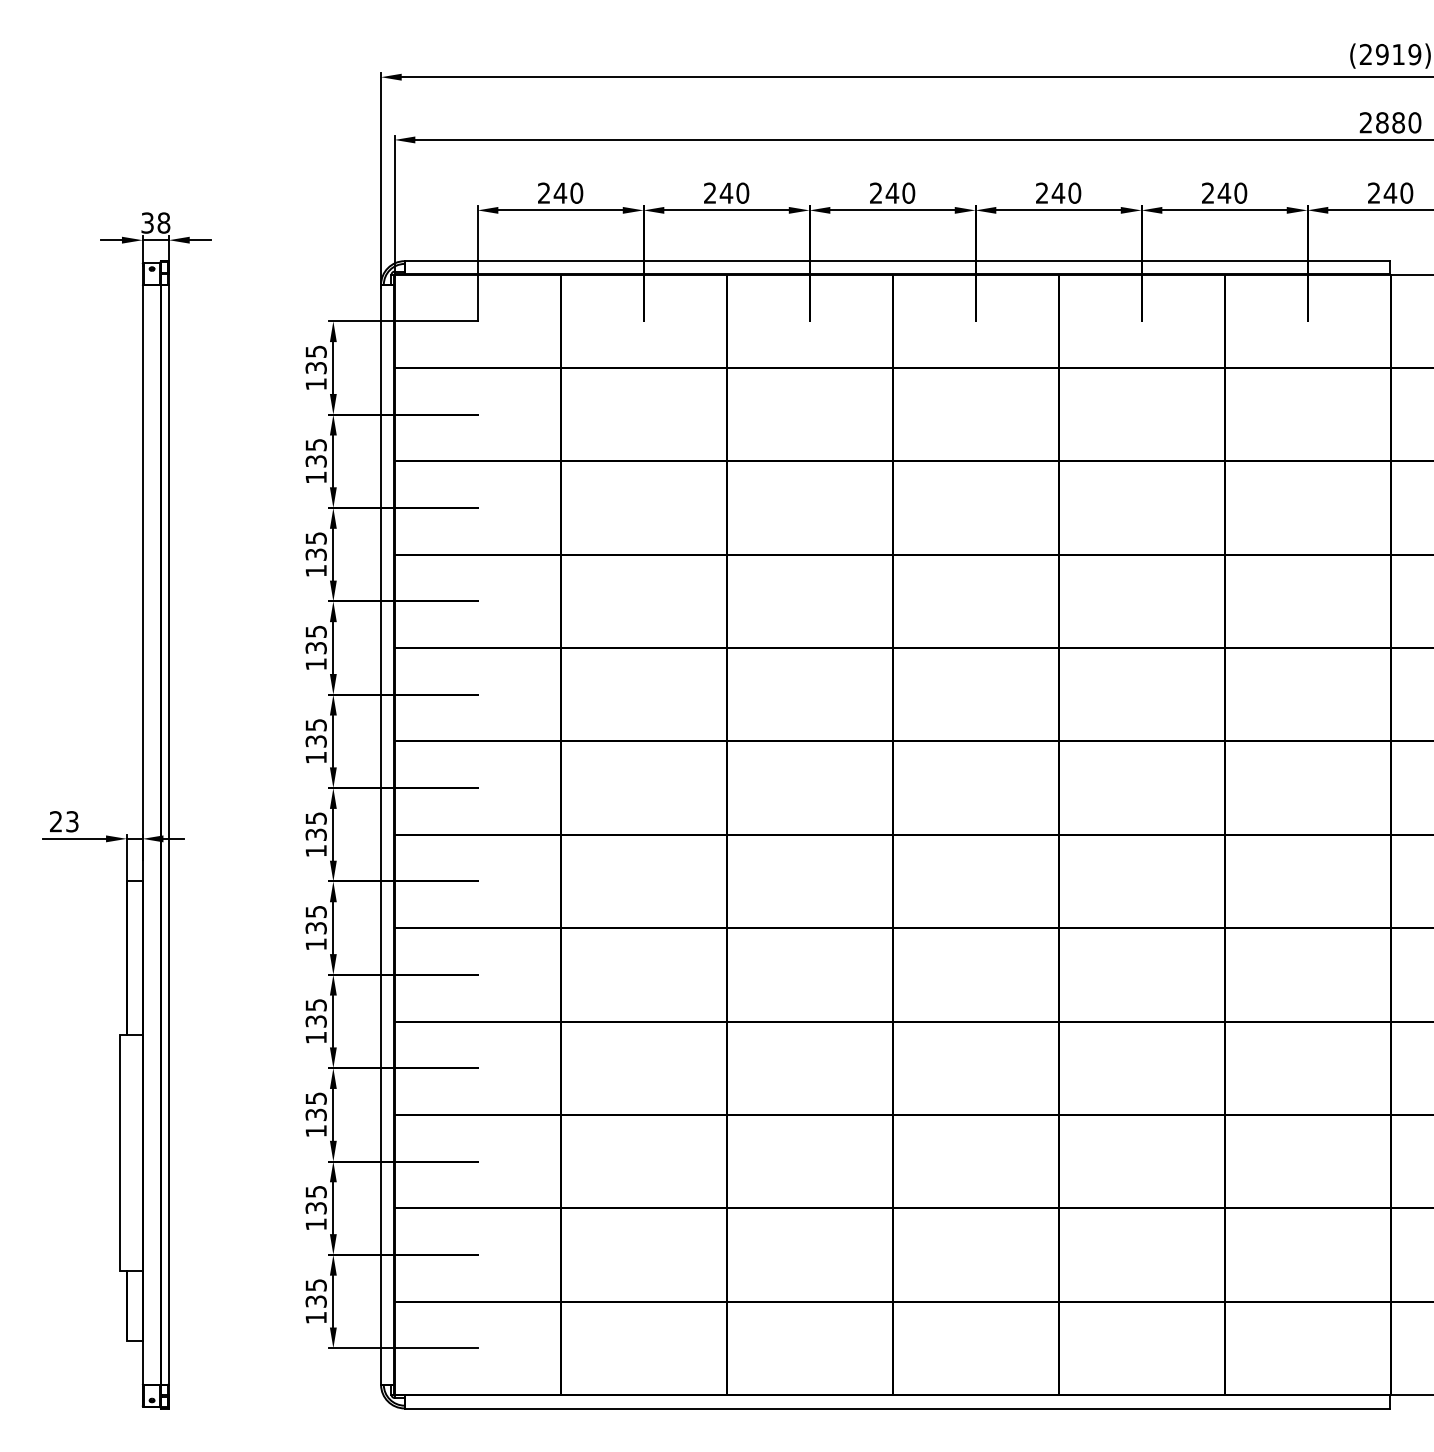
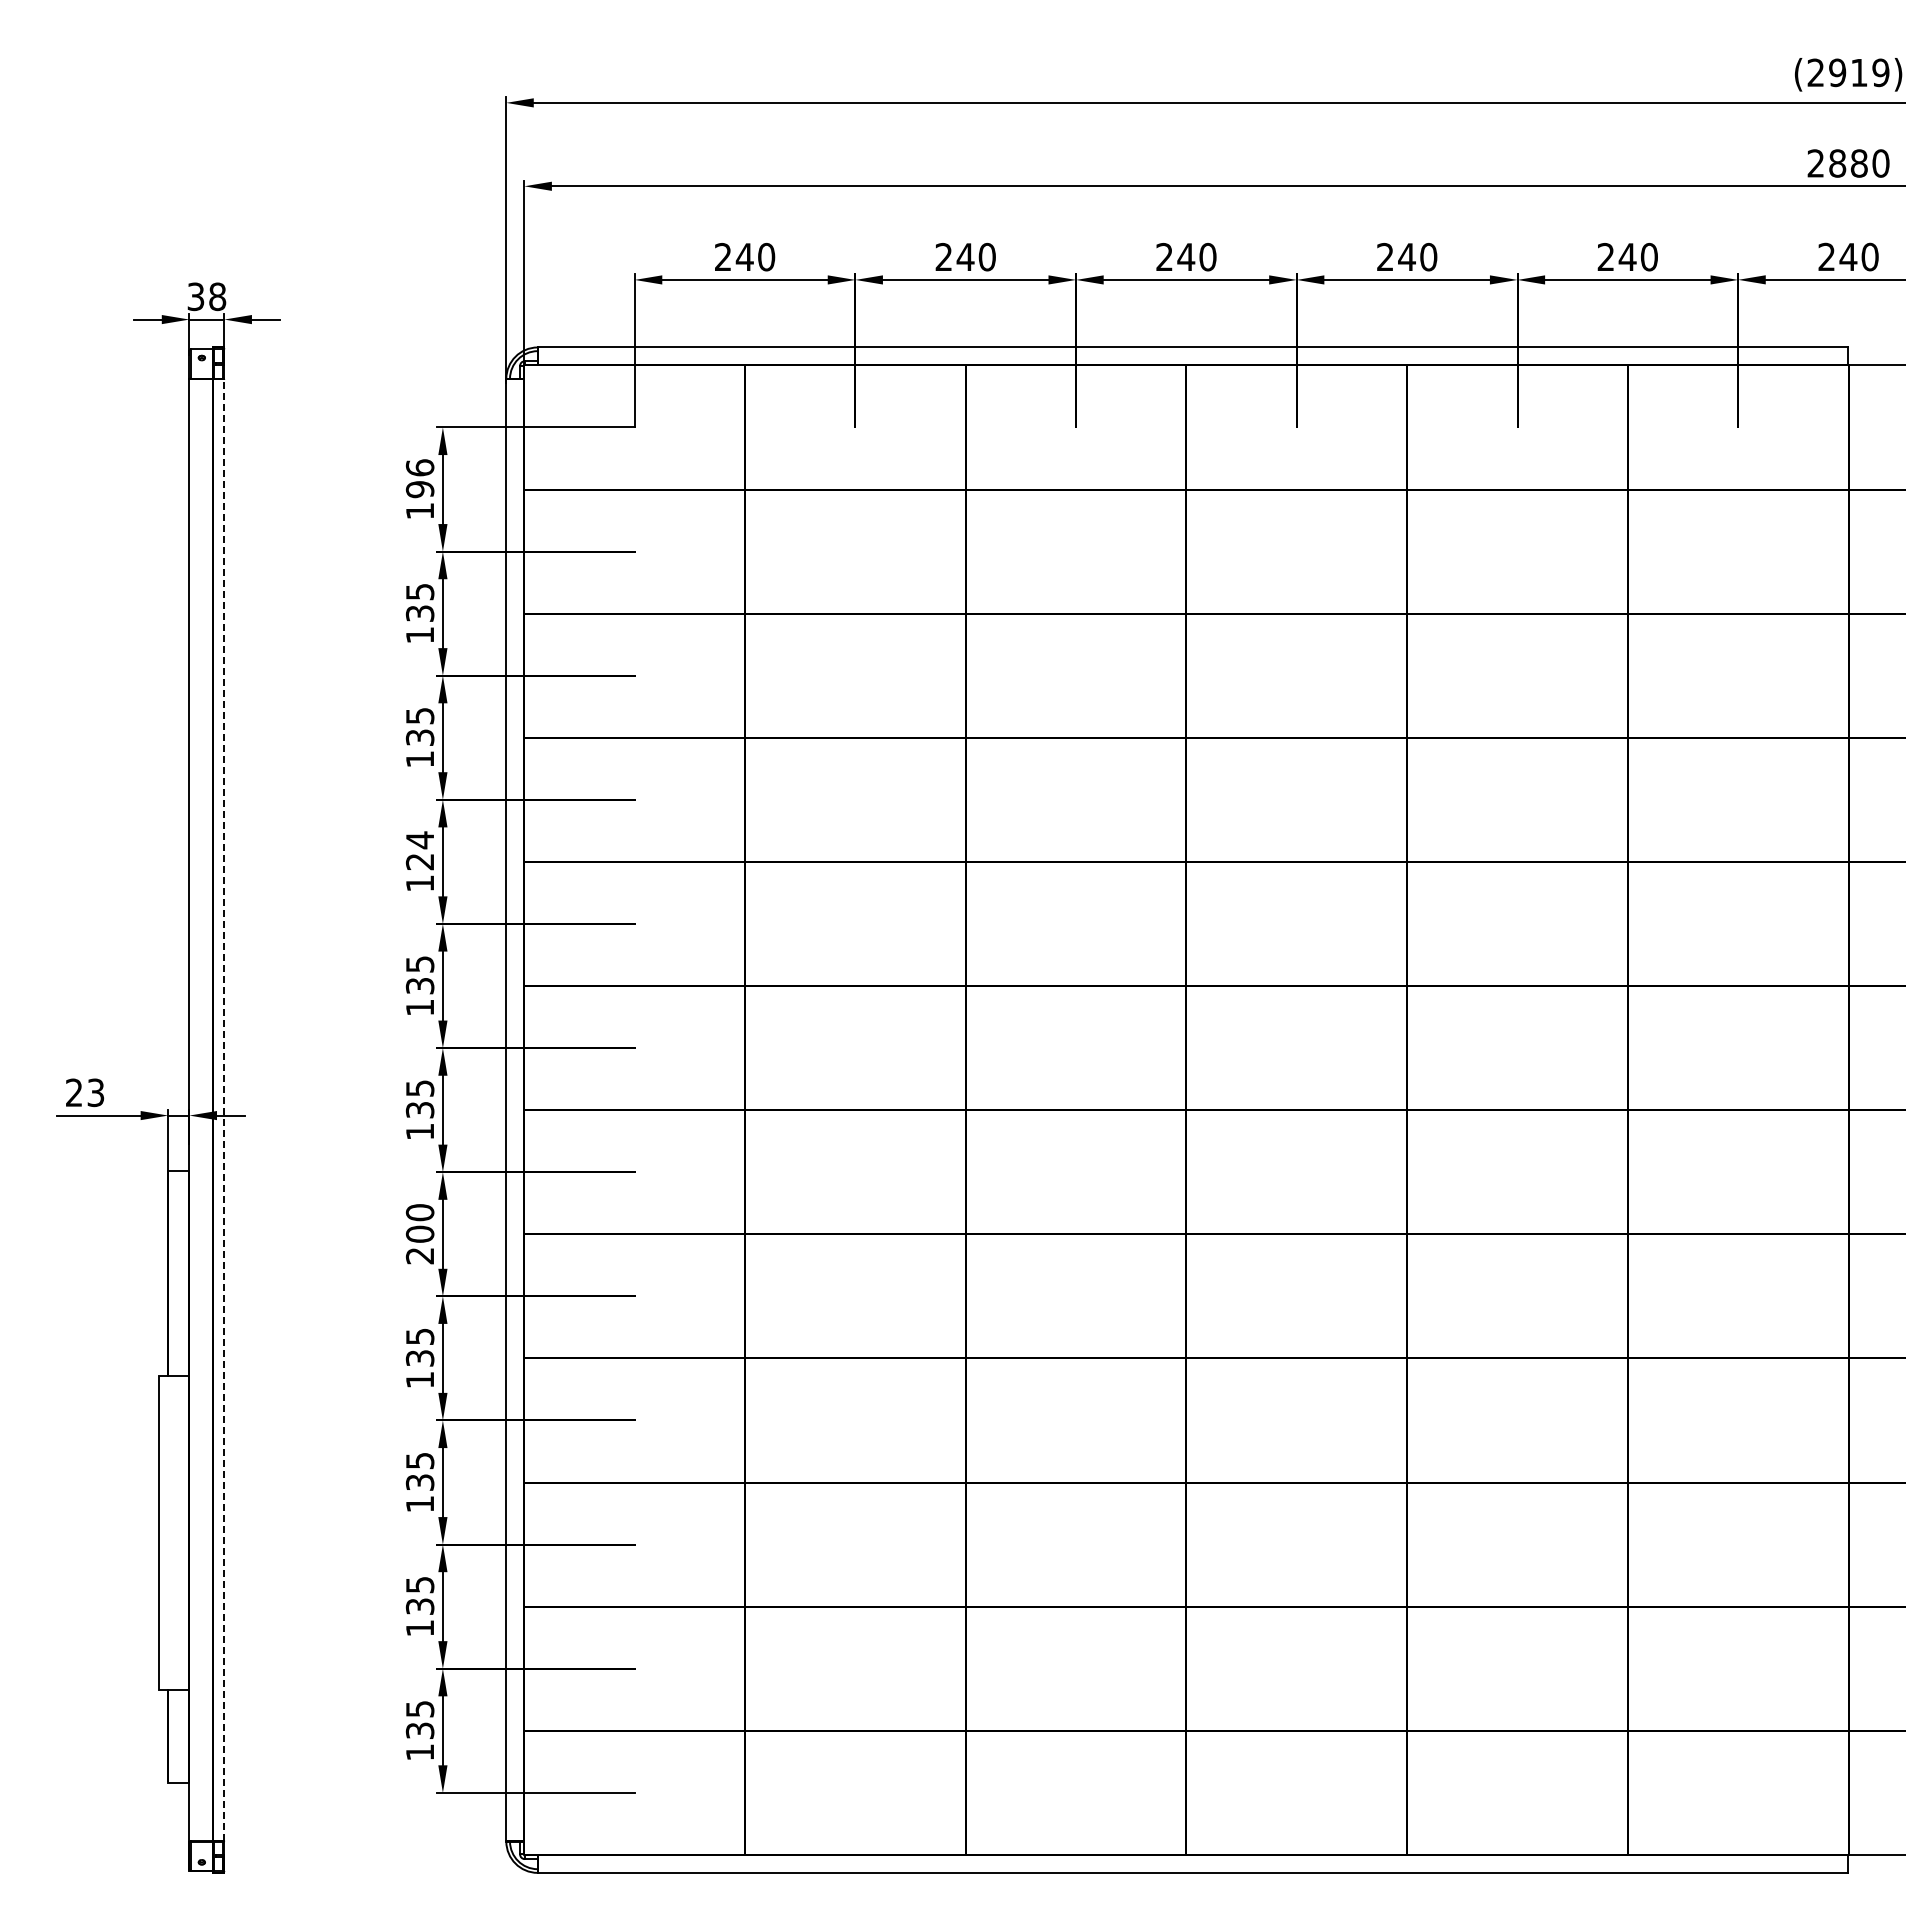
text: (315, 359) -> (419, 478), 135 -> 196
text: (316, 639) -> (420, 850), 135 -> 124
line: (169, 834) -> (224, 1109), solid -> dashed
text: (315, 928) -> (419, 1234), 135 -> 200

